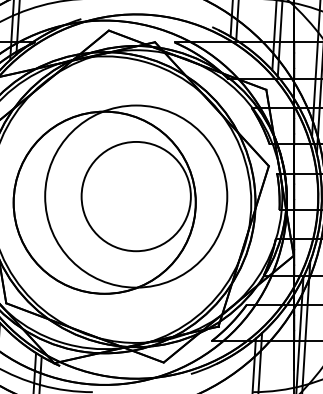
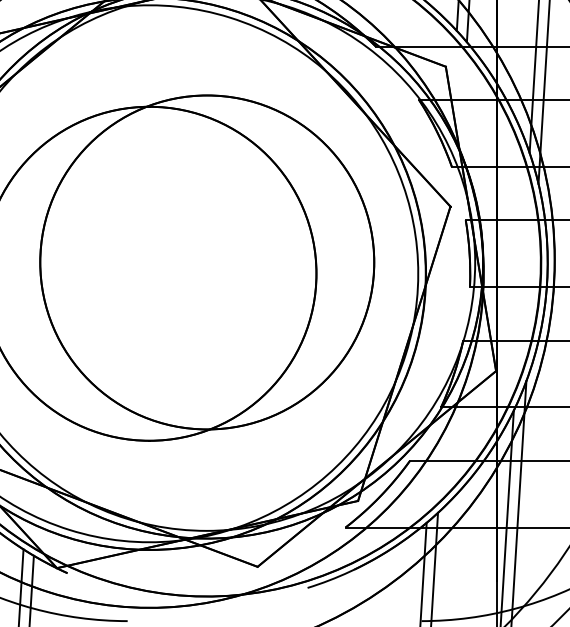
circle: (136, 196) -> (207, 262), size x1.67

